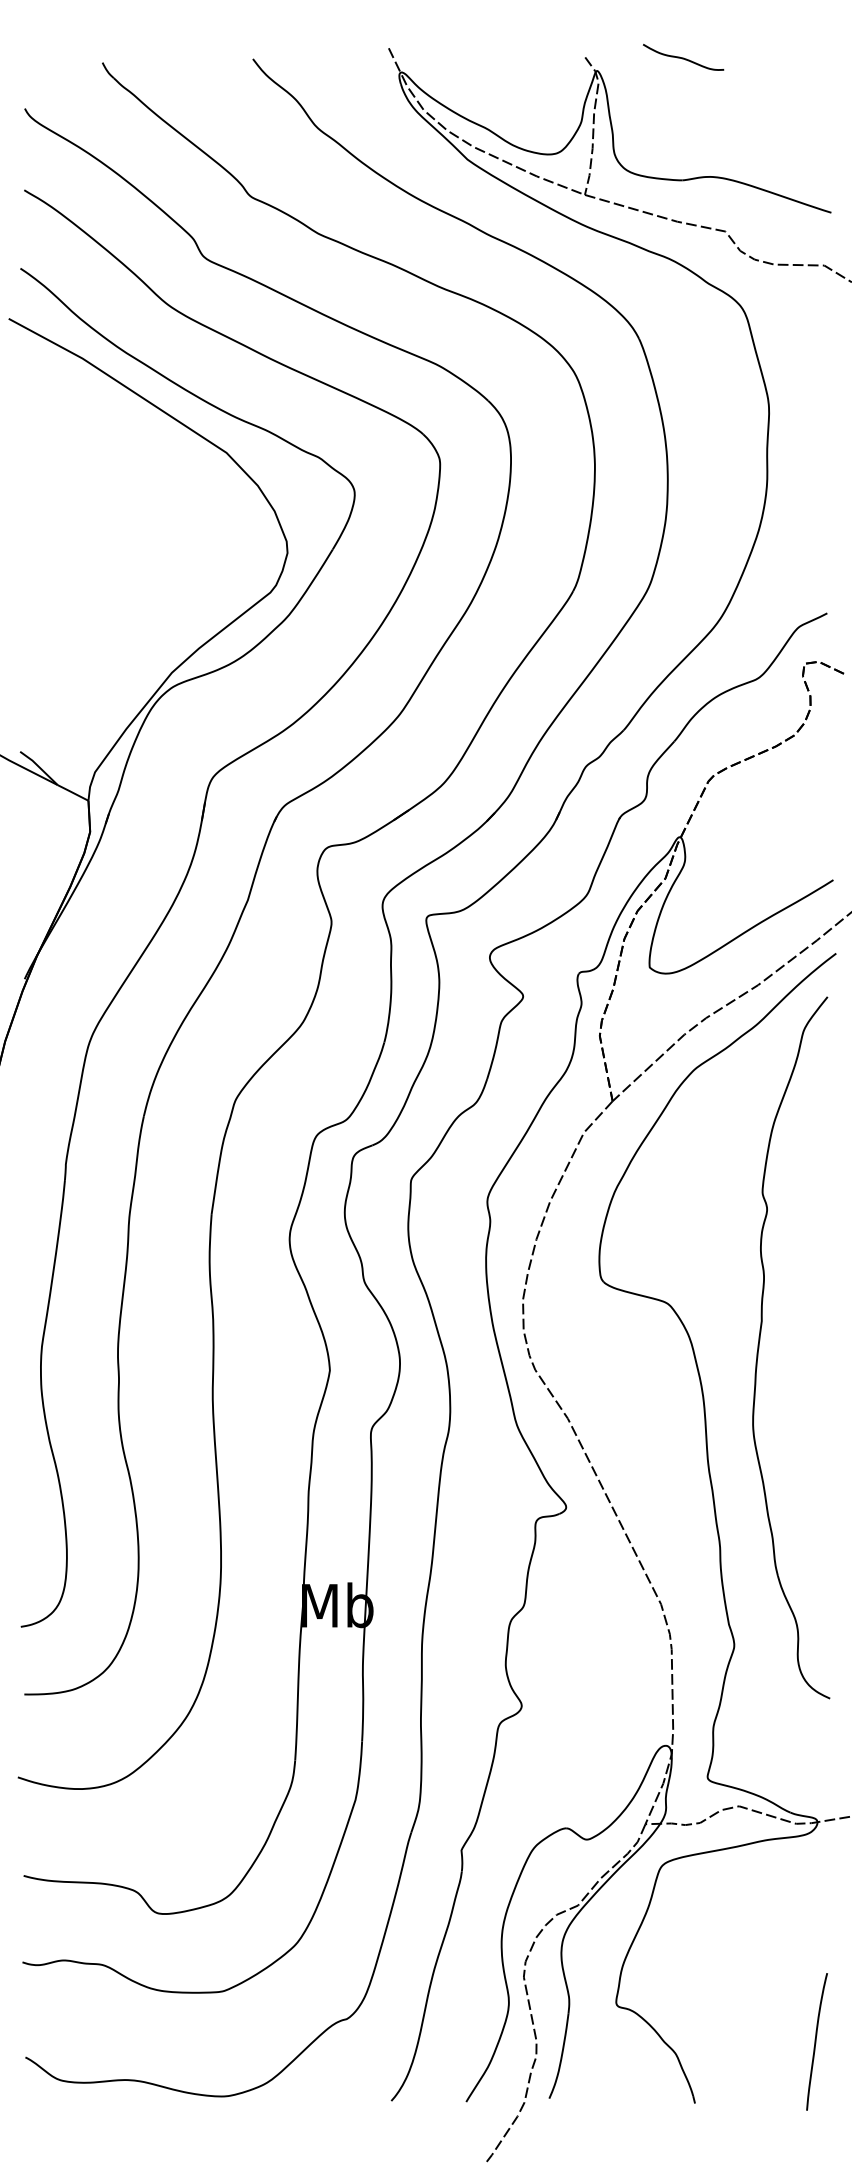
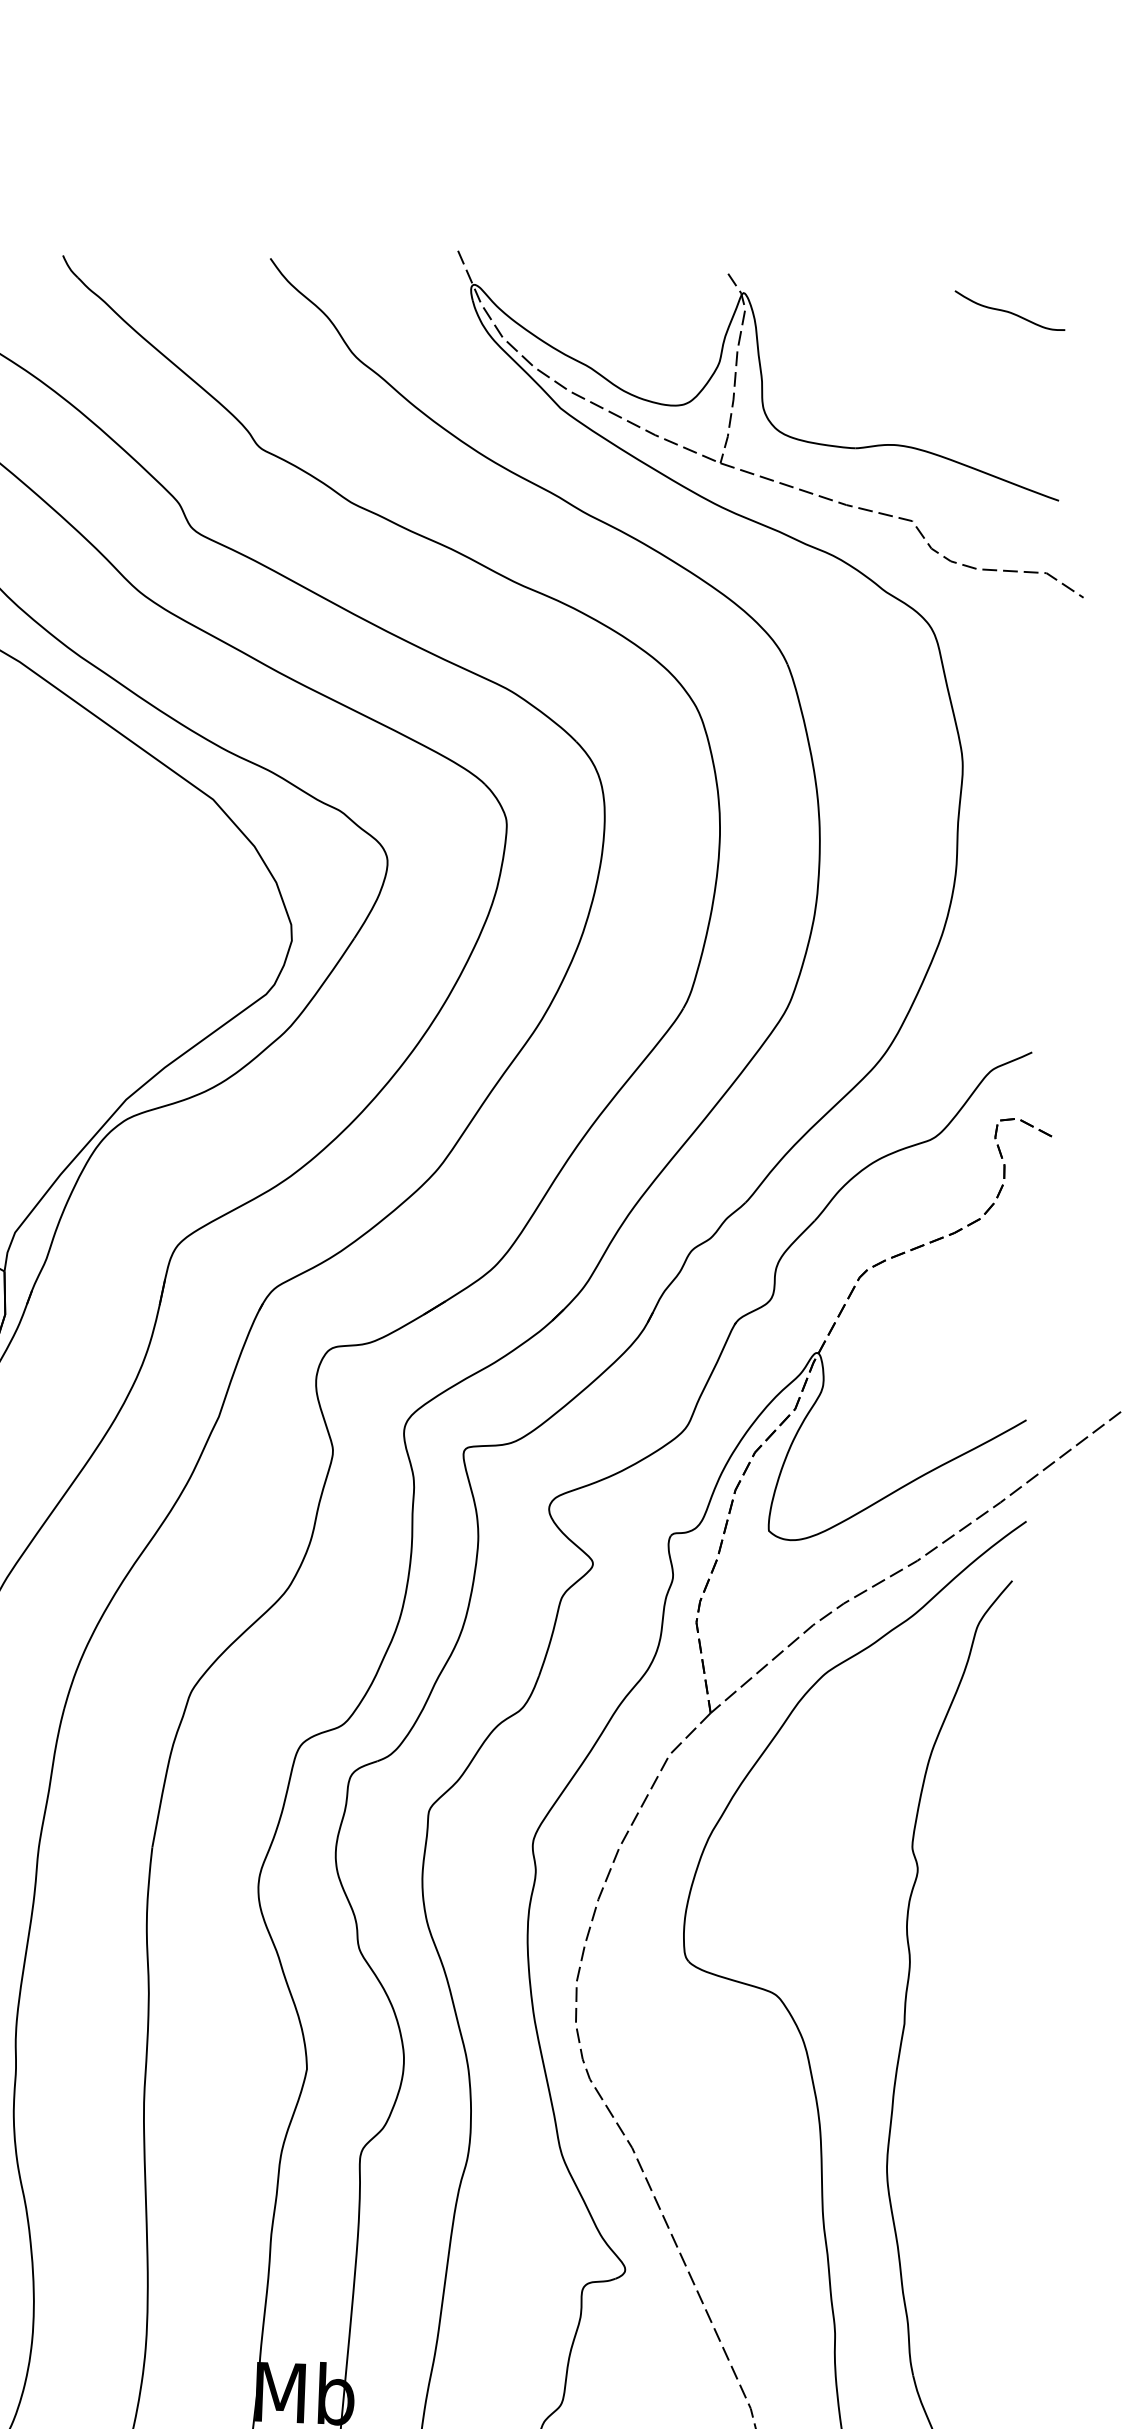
curve: (683, 57) -> (1009, 310), moved

